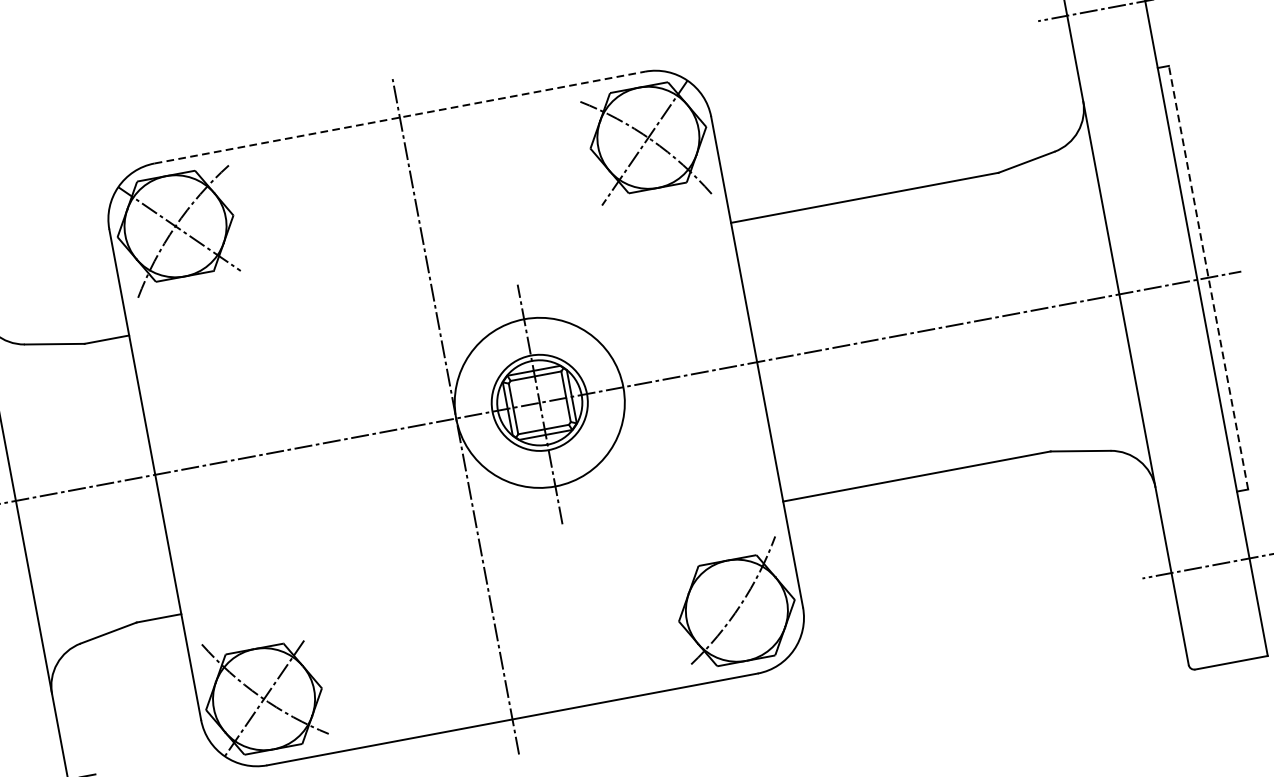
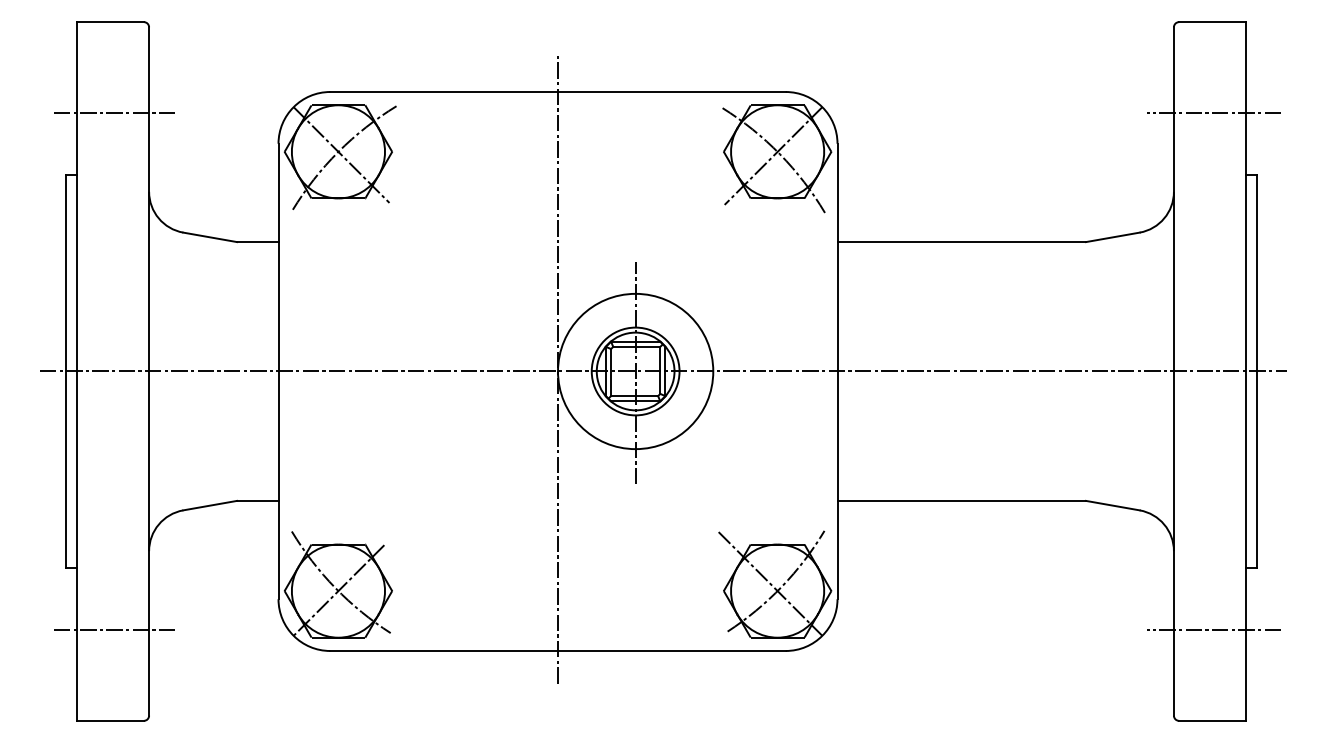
line: (400, 118) -> (558, 92), dashed -> solid
line: (1208, 277) -> (1256, 371), dashed -> solid
line: (727, 603) -> (770, 583), added

